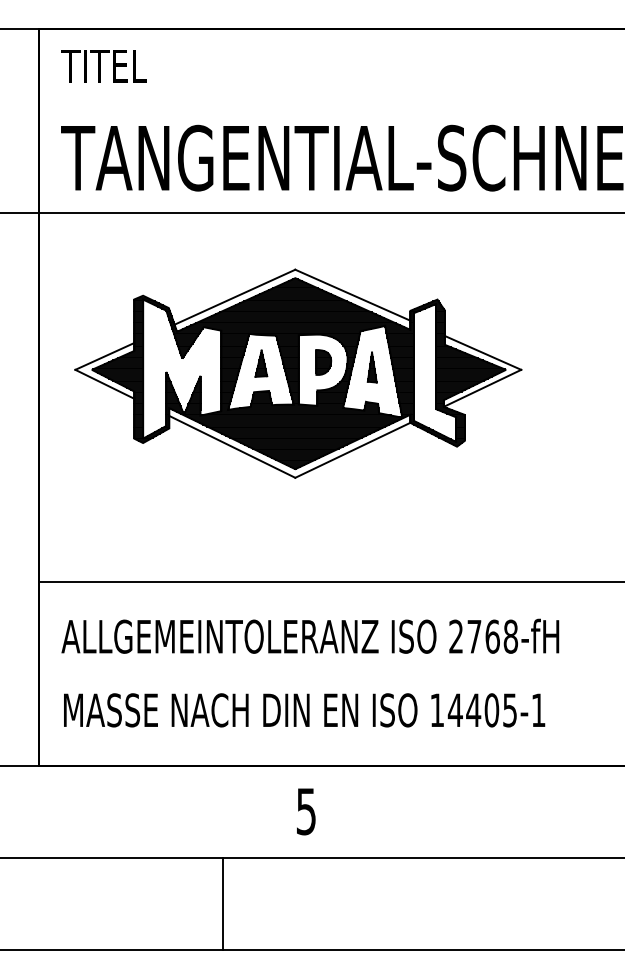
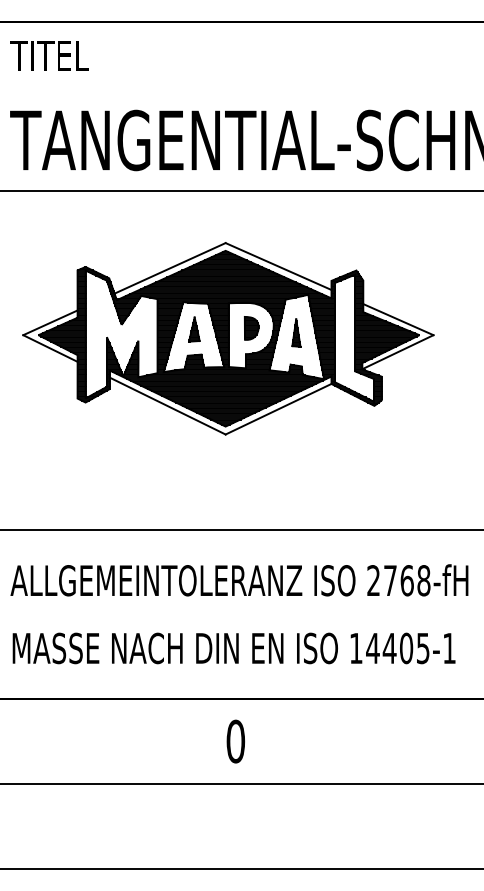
text: (306, 811) -> (235, 741), 5 -> 0
line: (222, 903) -> (158, 826), removed

